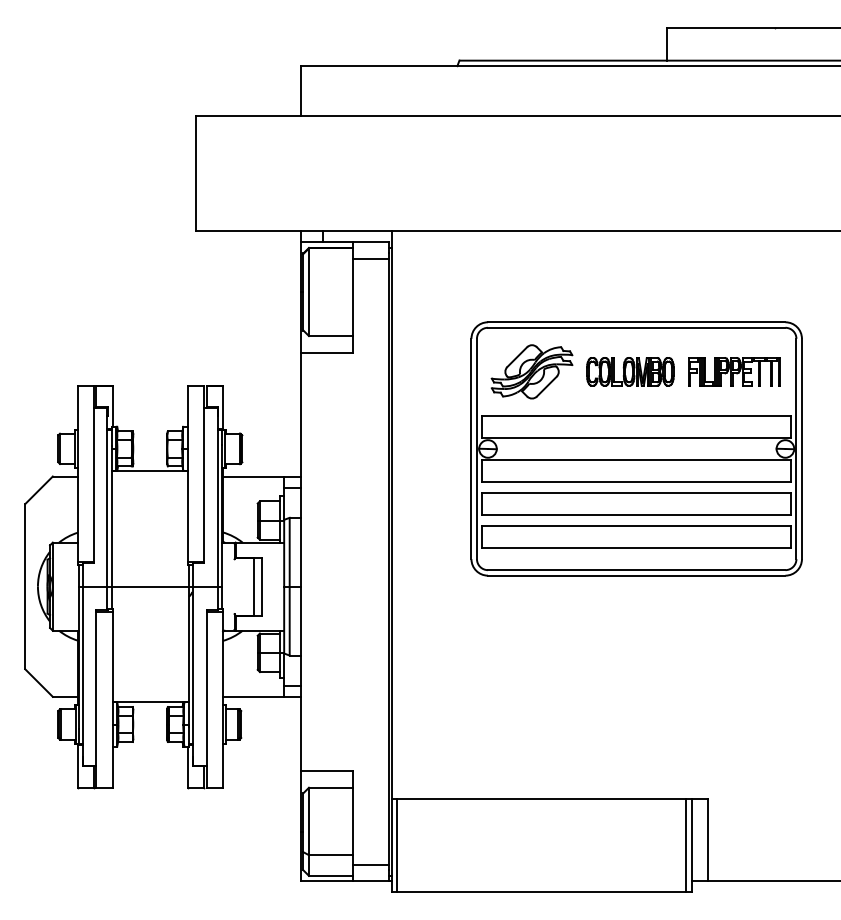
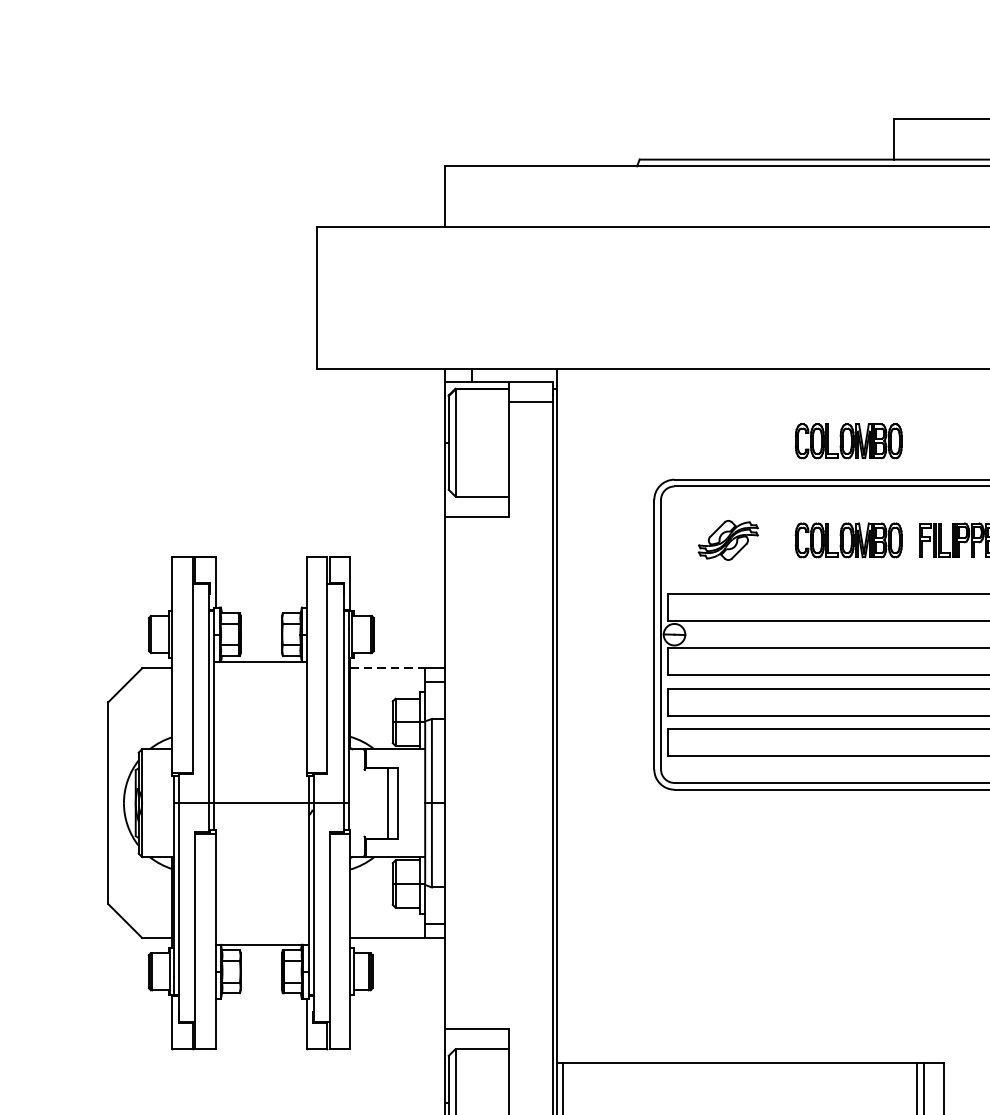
part: (630, 290) -> (848, 440), added
part: (531, 371) -> (727, 539), size x0.6
line: (253, 476) -> (387, 668), solid -> dashed

